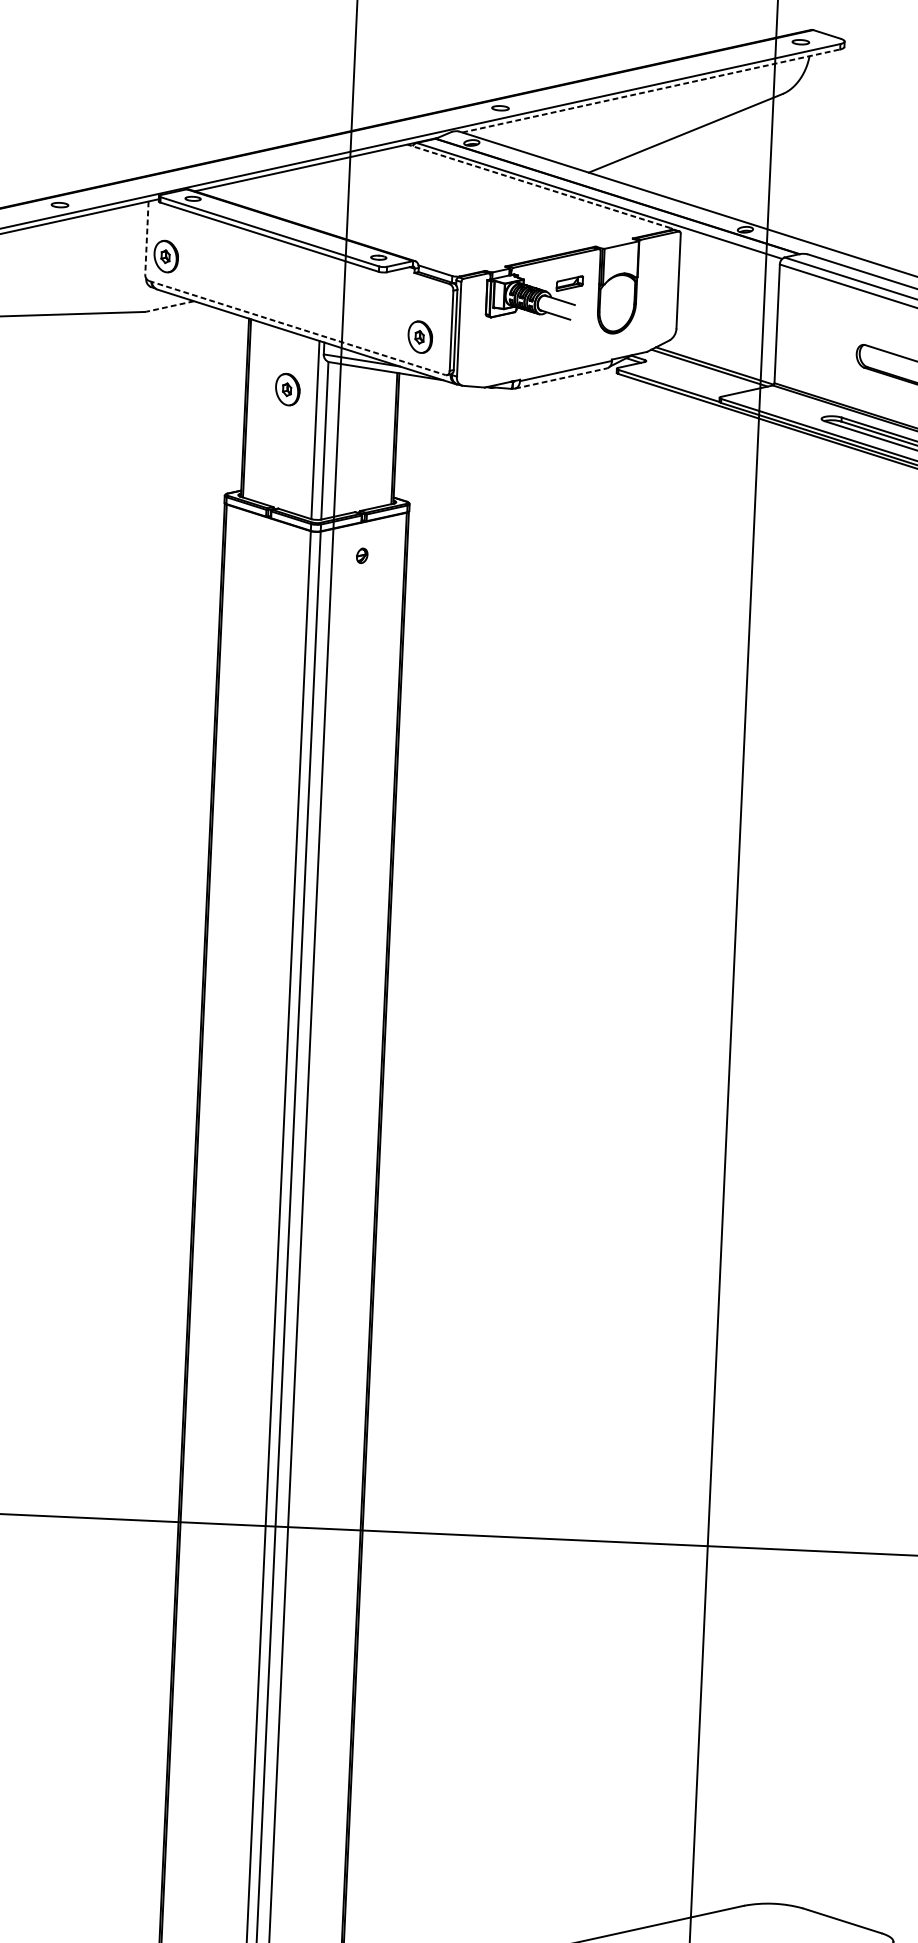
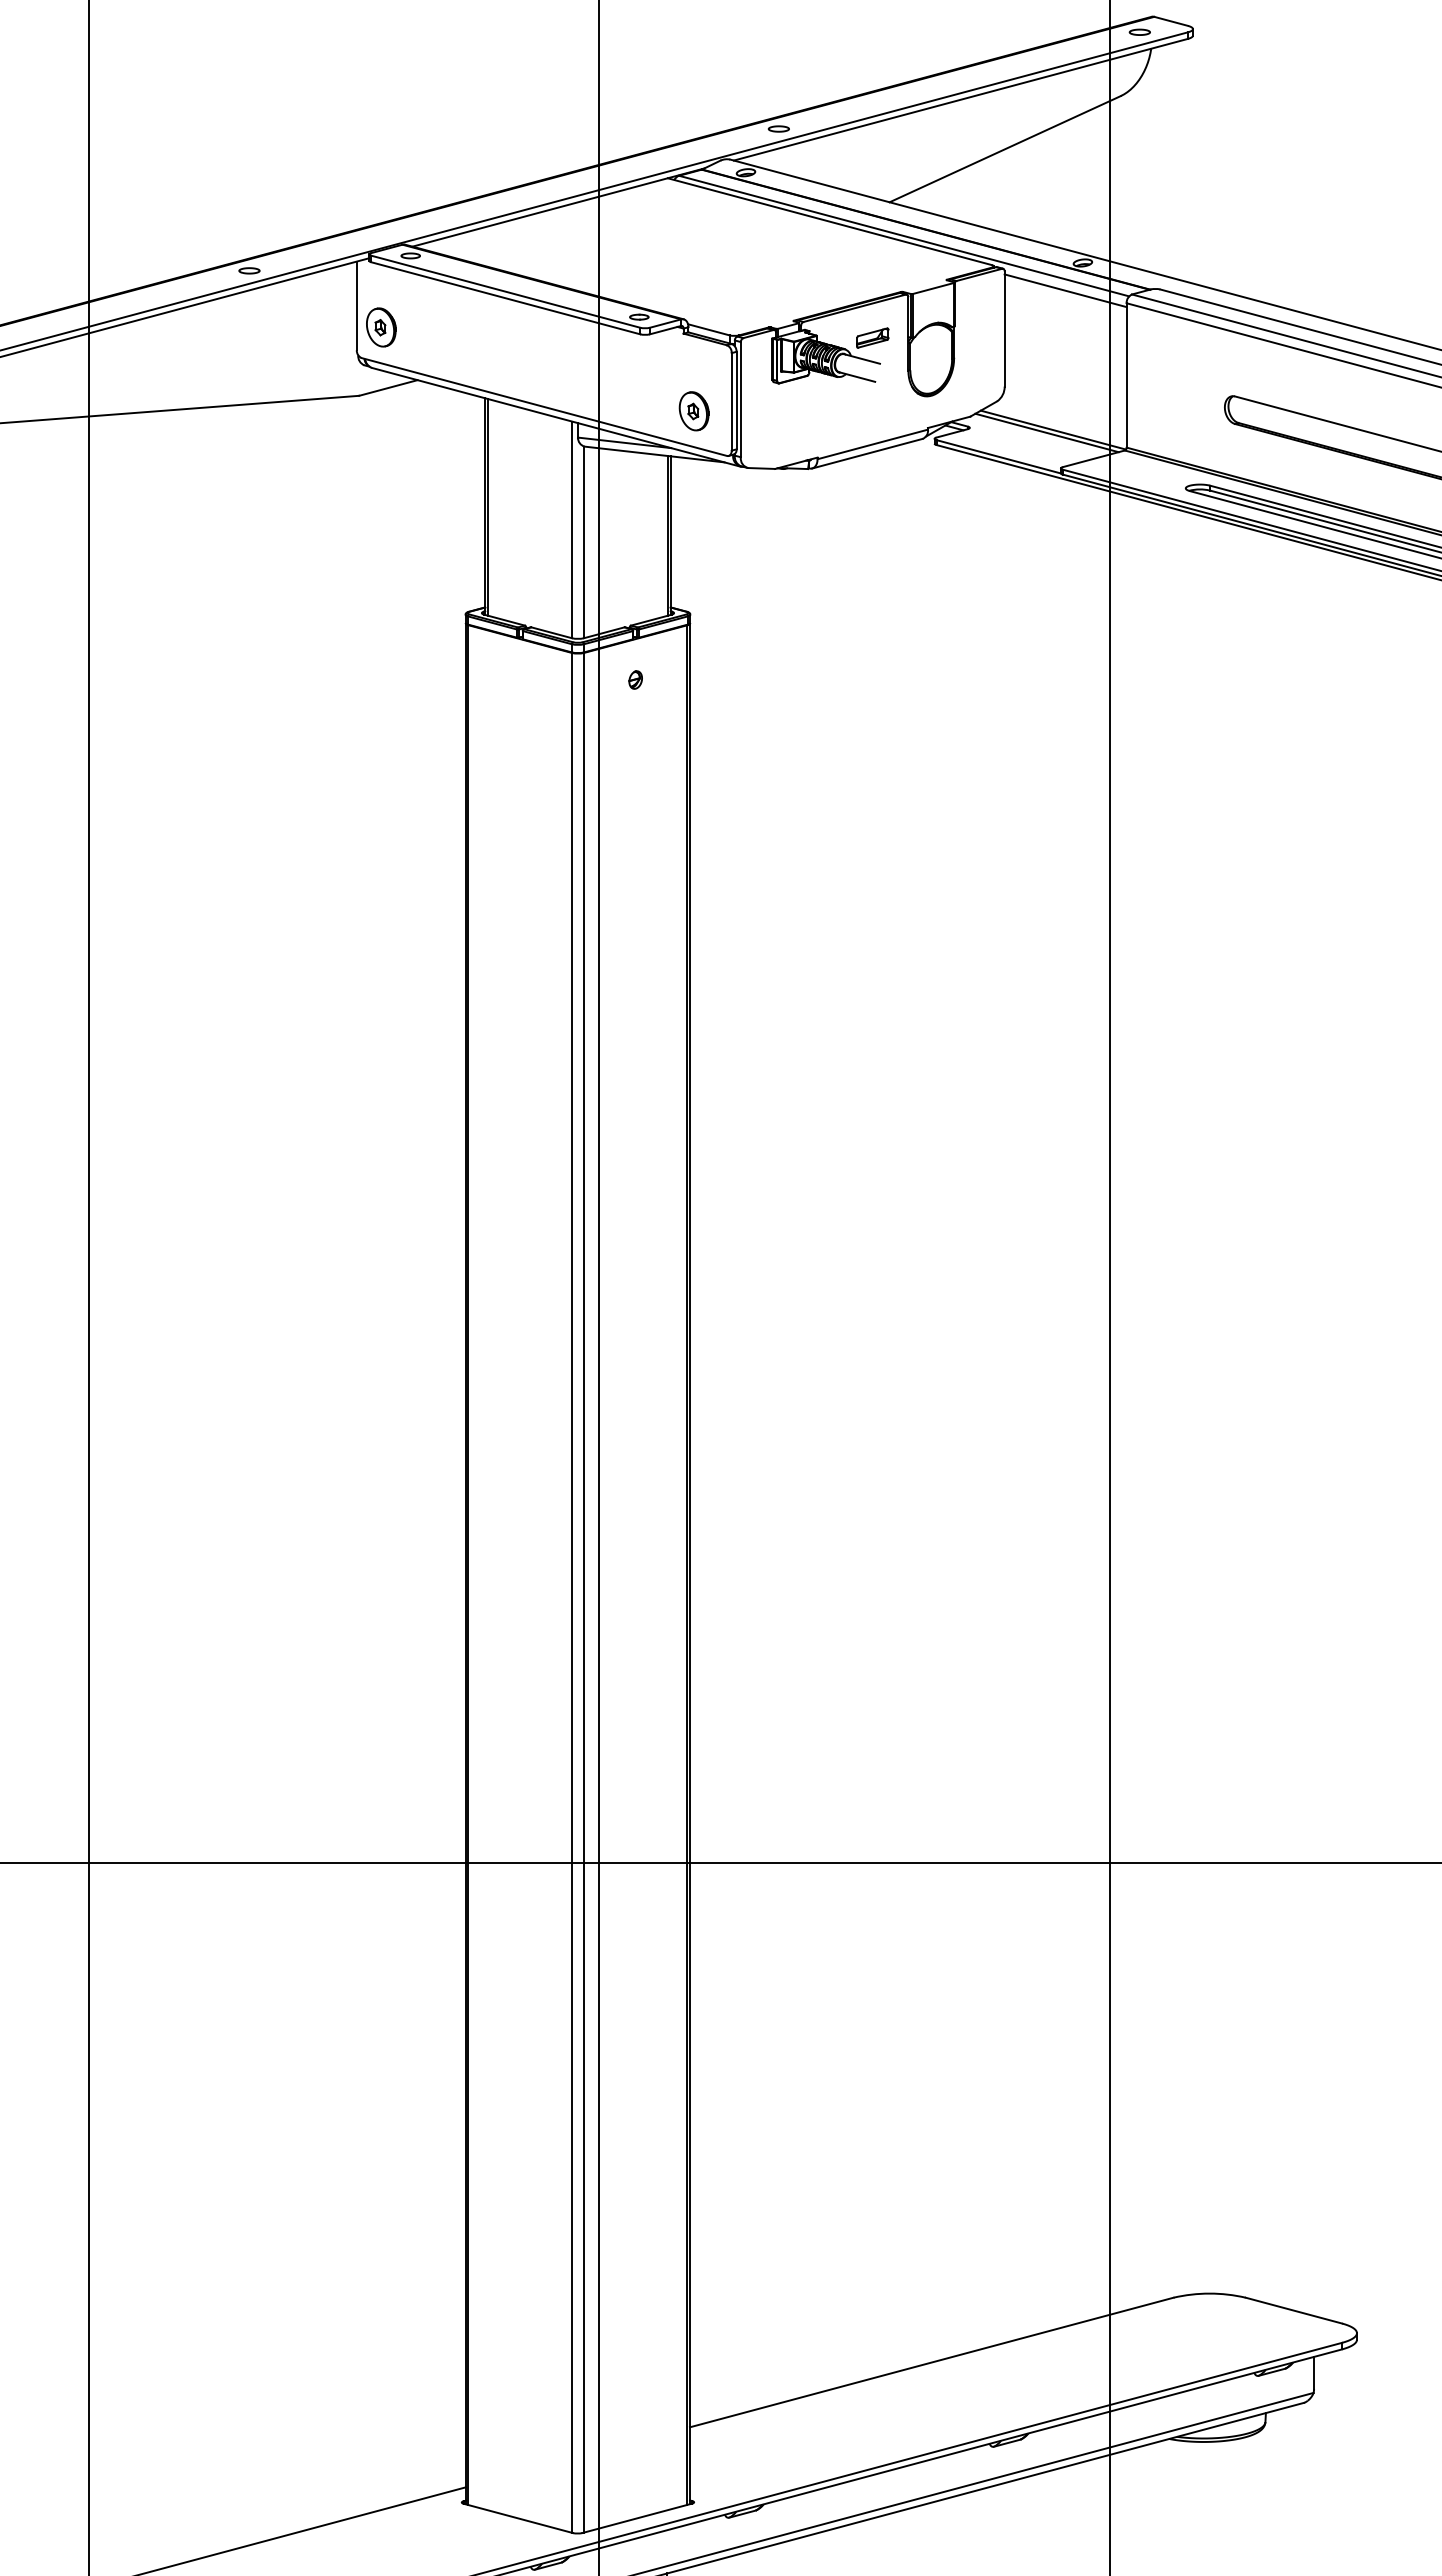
line: (651, 90) -> (961, 99), dashed -> solid
line: (538, 186) -> (829, 221), dashed -> solid
line: (146, 238) -> (356, 306), dashed -> solid
line: (730, 251) -> (1065, 290), added
line: (169, 306) -> (388, 387), dashed -> solid
line: (297, 328) -> (544, 407), dashed -> solid
line: (561, 378) -> (867, 453), dashed -> solid
part: (287, 389) -> (535, 482), removed

